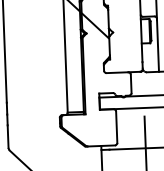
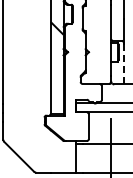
hatch: (94, 25) -> (74, 46), removed
line: (157, 45) -> (123, 63), solid -> dashed

